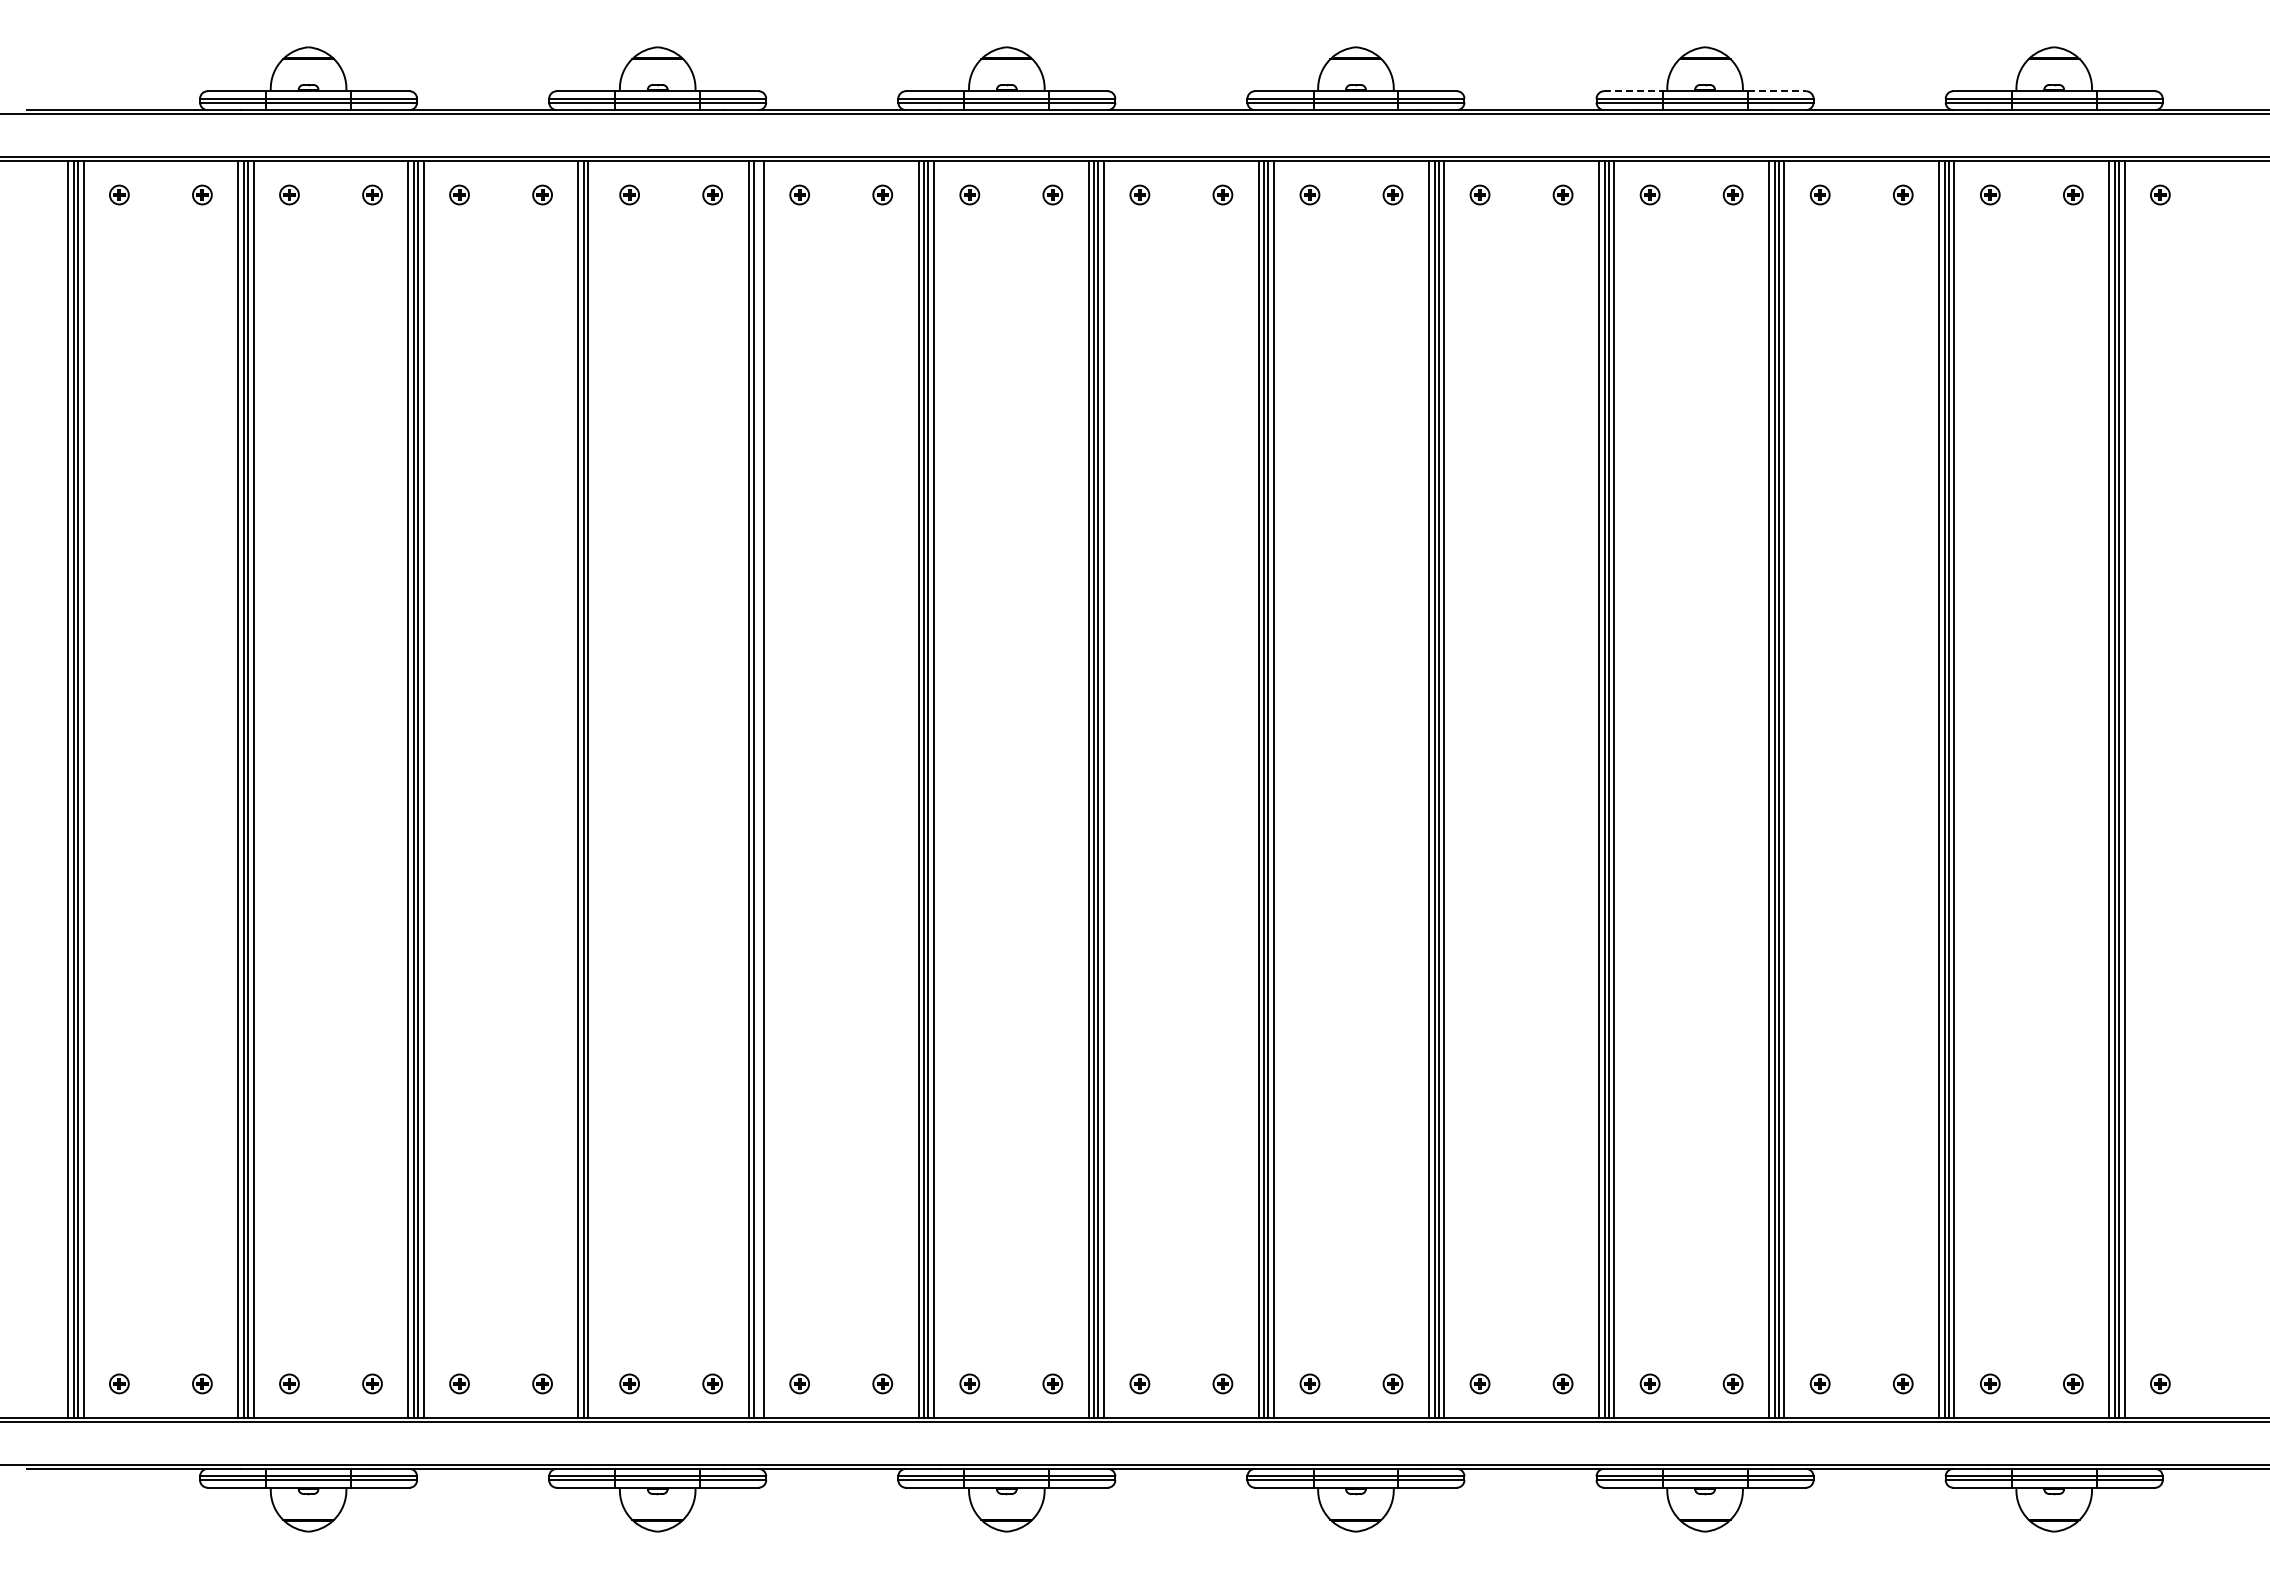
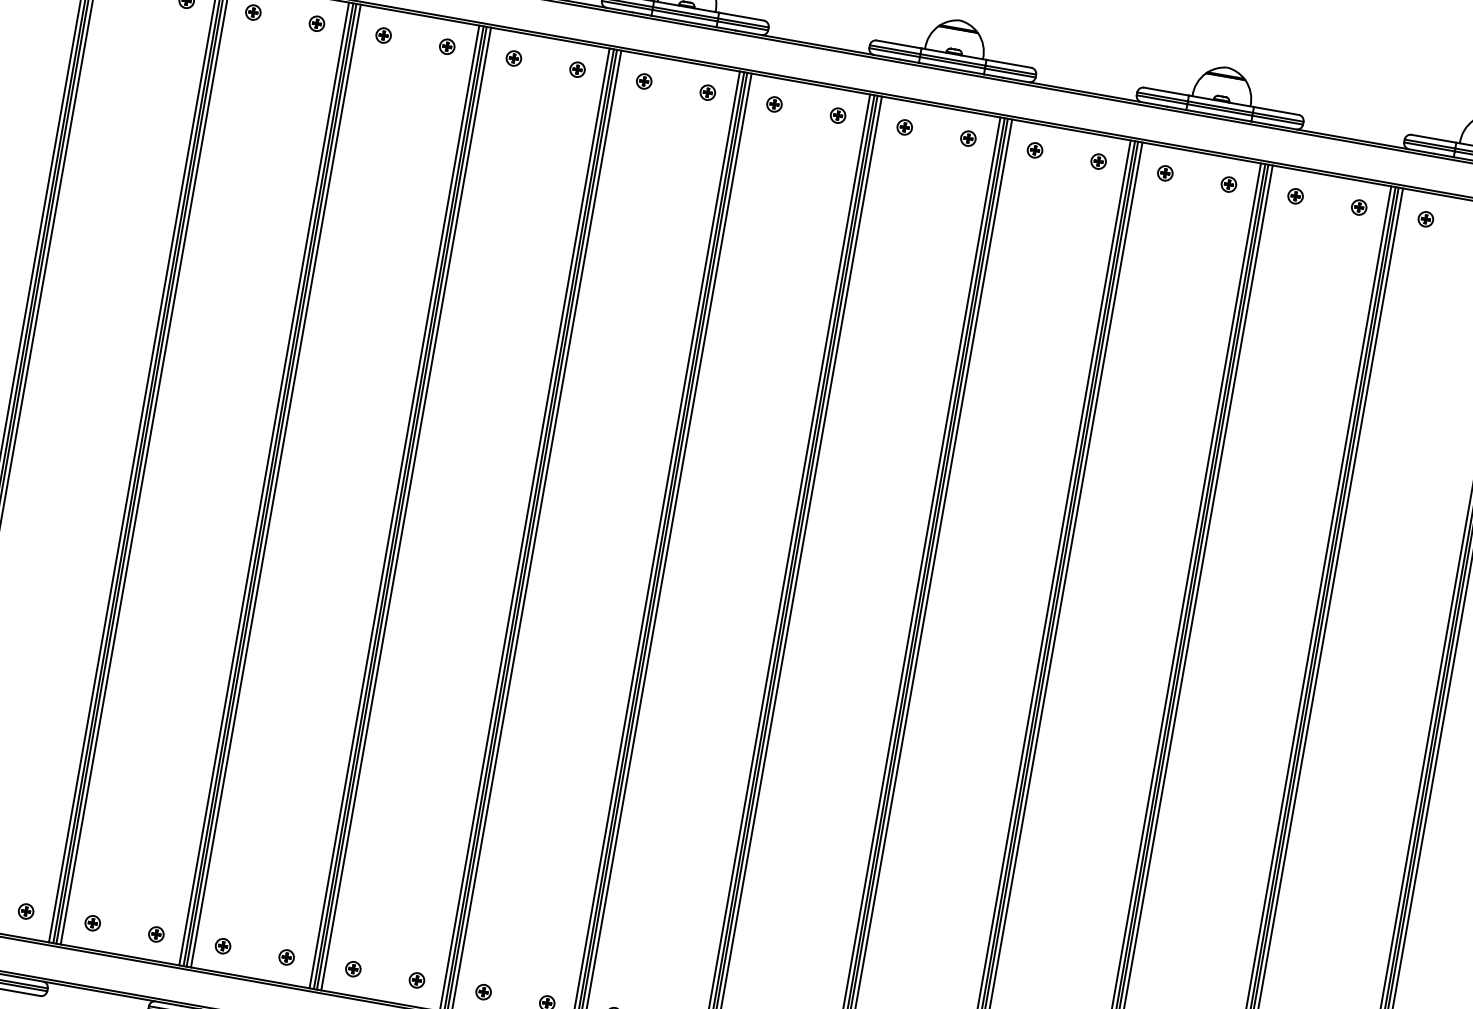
line: (1633, 91) -> (1166, 91), dashed -> solid
line: (1777, 91) -> (1276, 111), dashed -> solid
line: (593, 789) -> (275, 486), added
line: (758, 789) -> (402, 508), added

